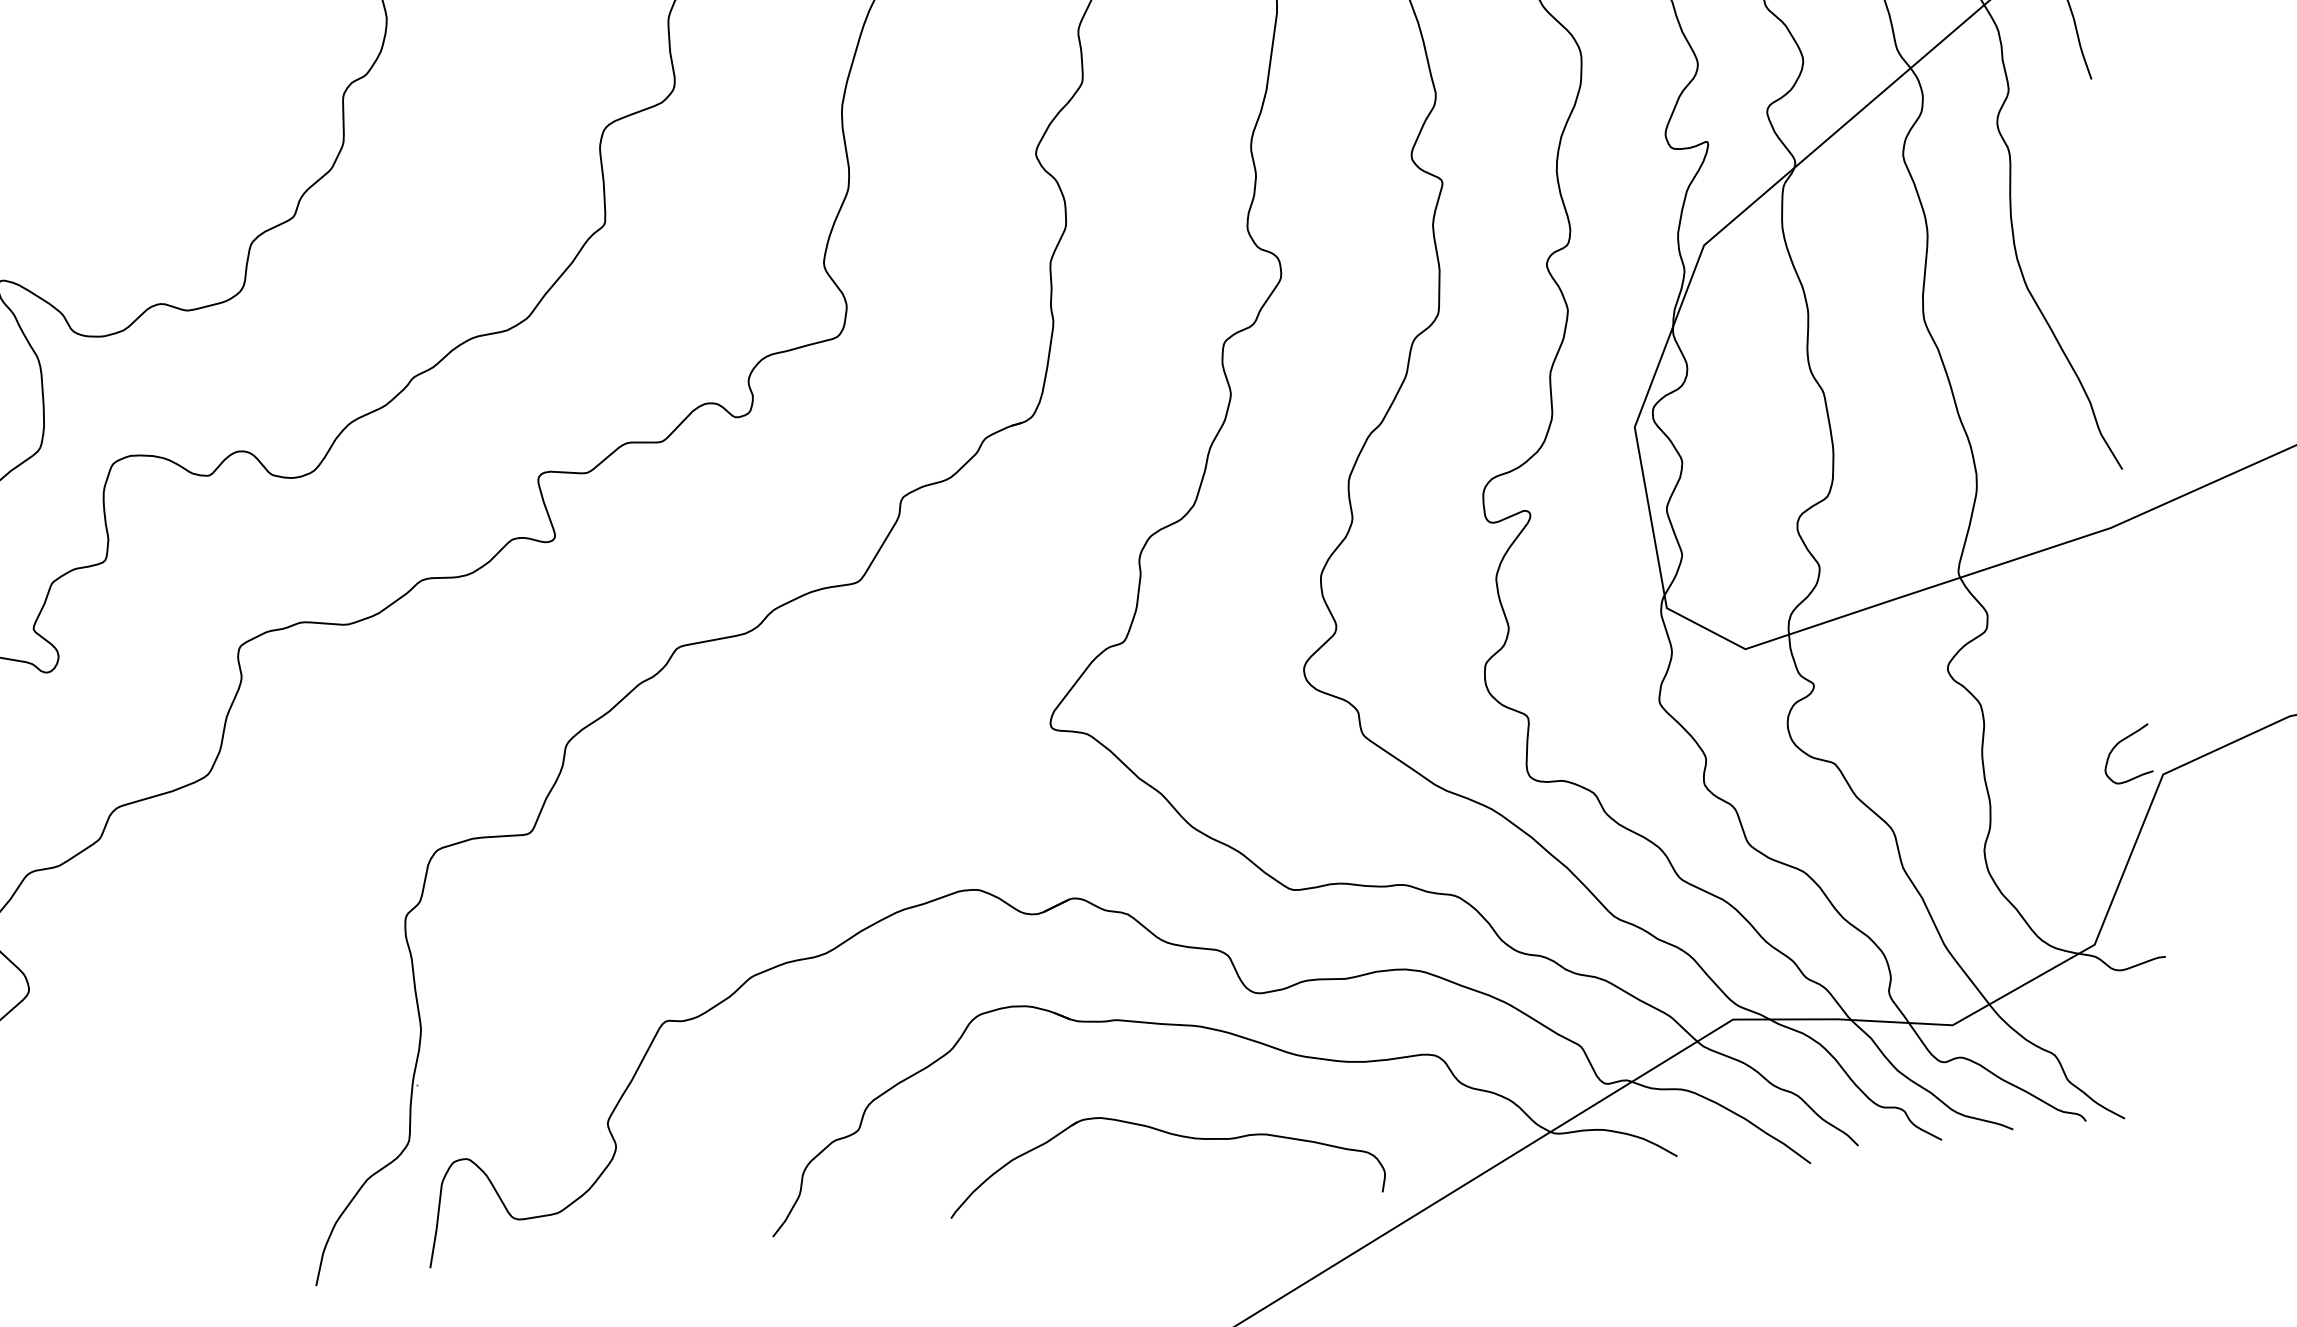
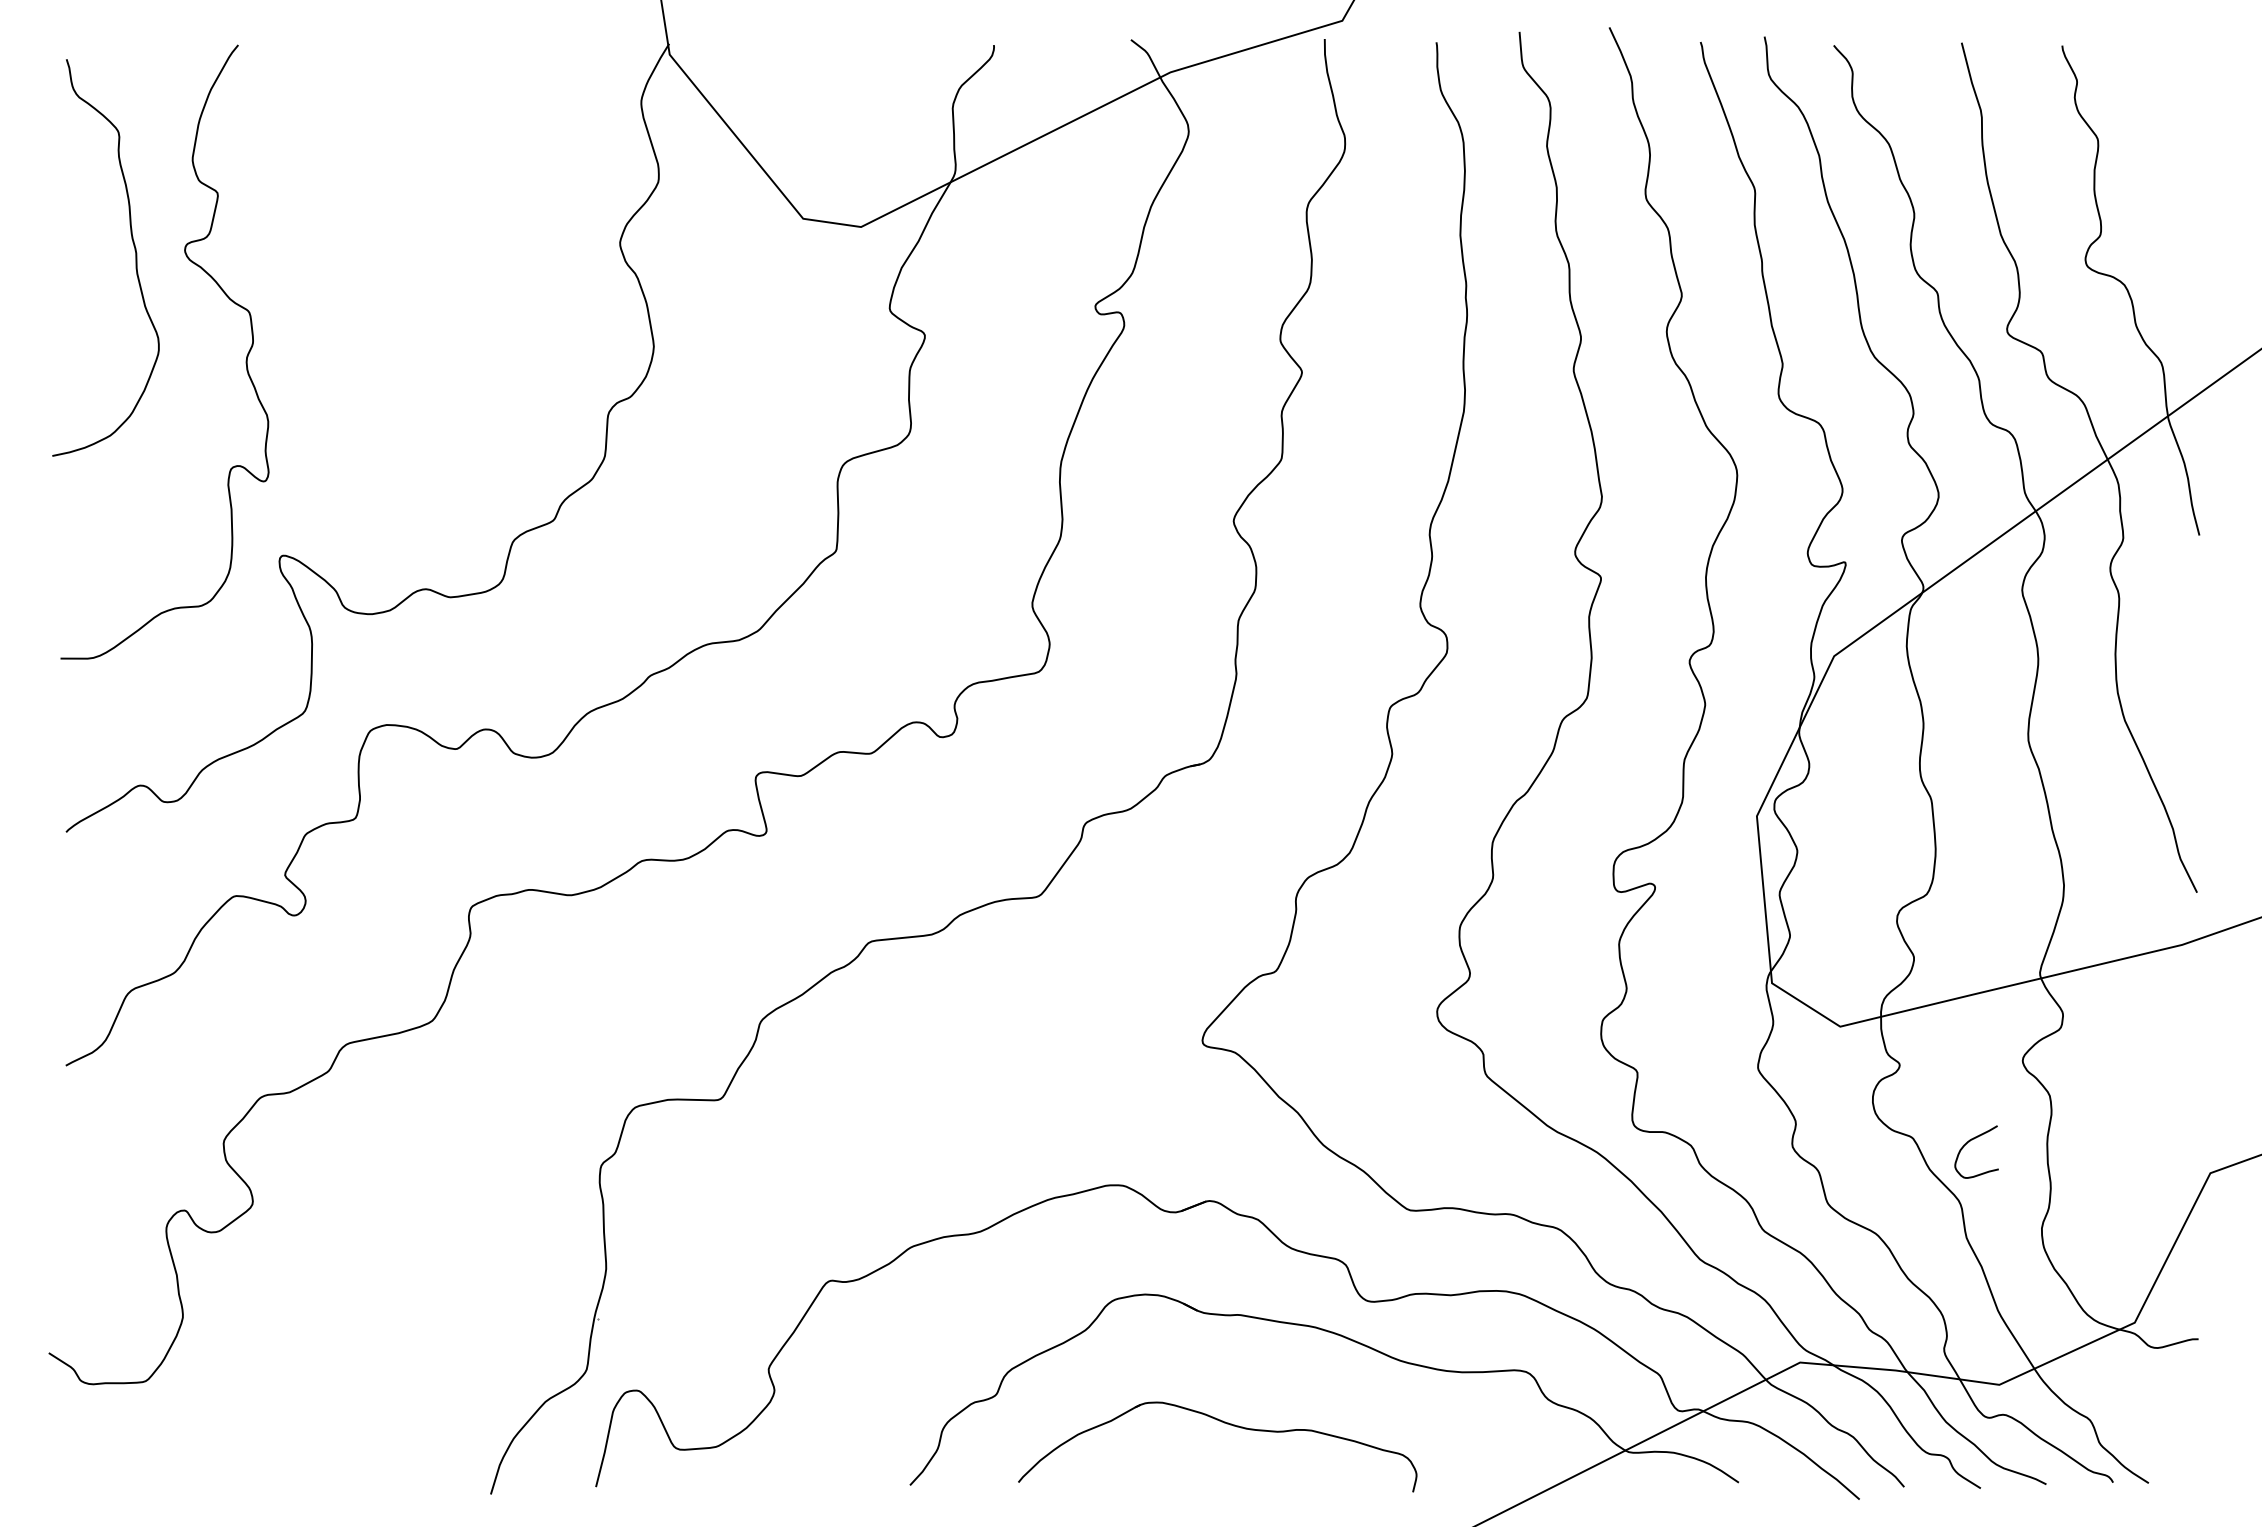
curve: (2118, 744) -> (1969, 1142), moved
part: (1170, 1134) -> (1224, 1423), moved

